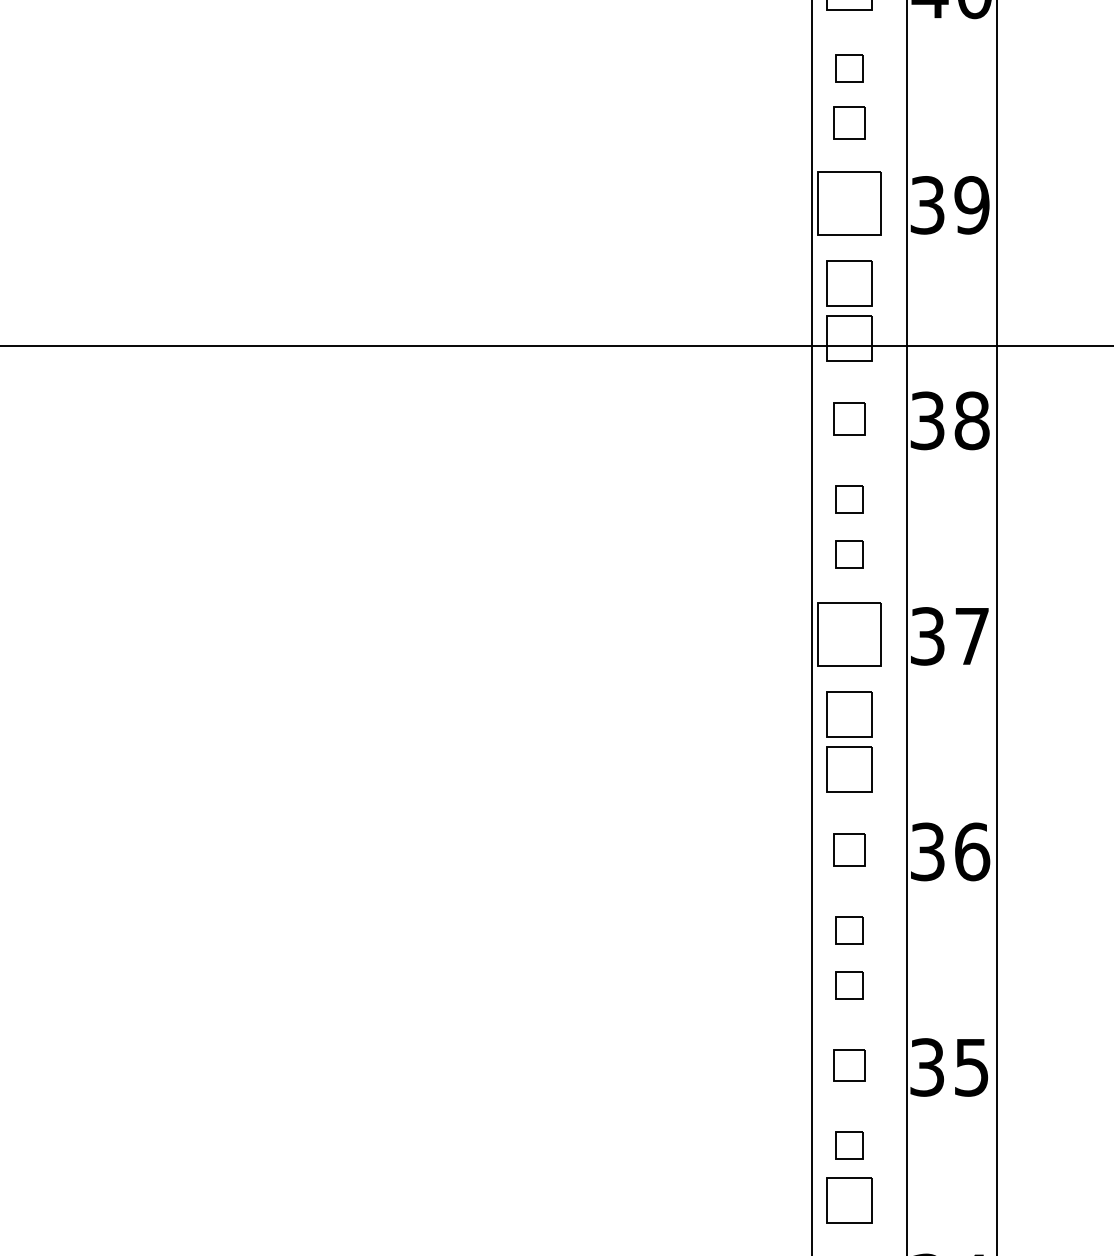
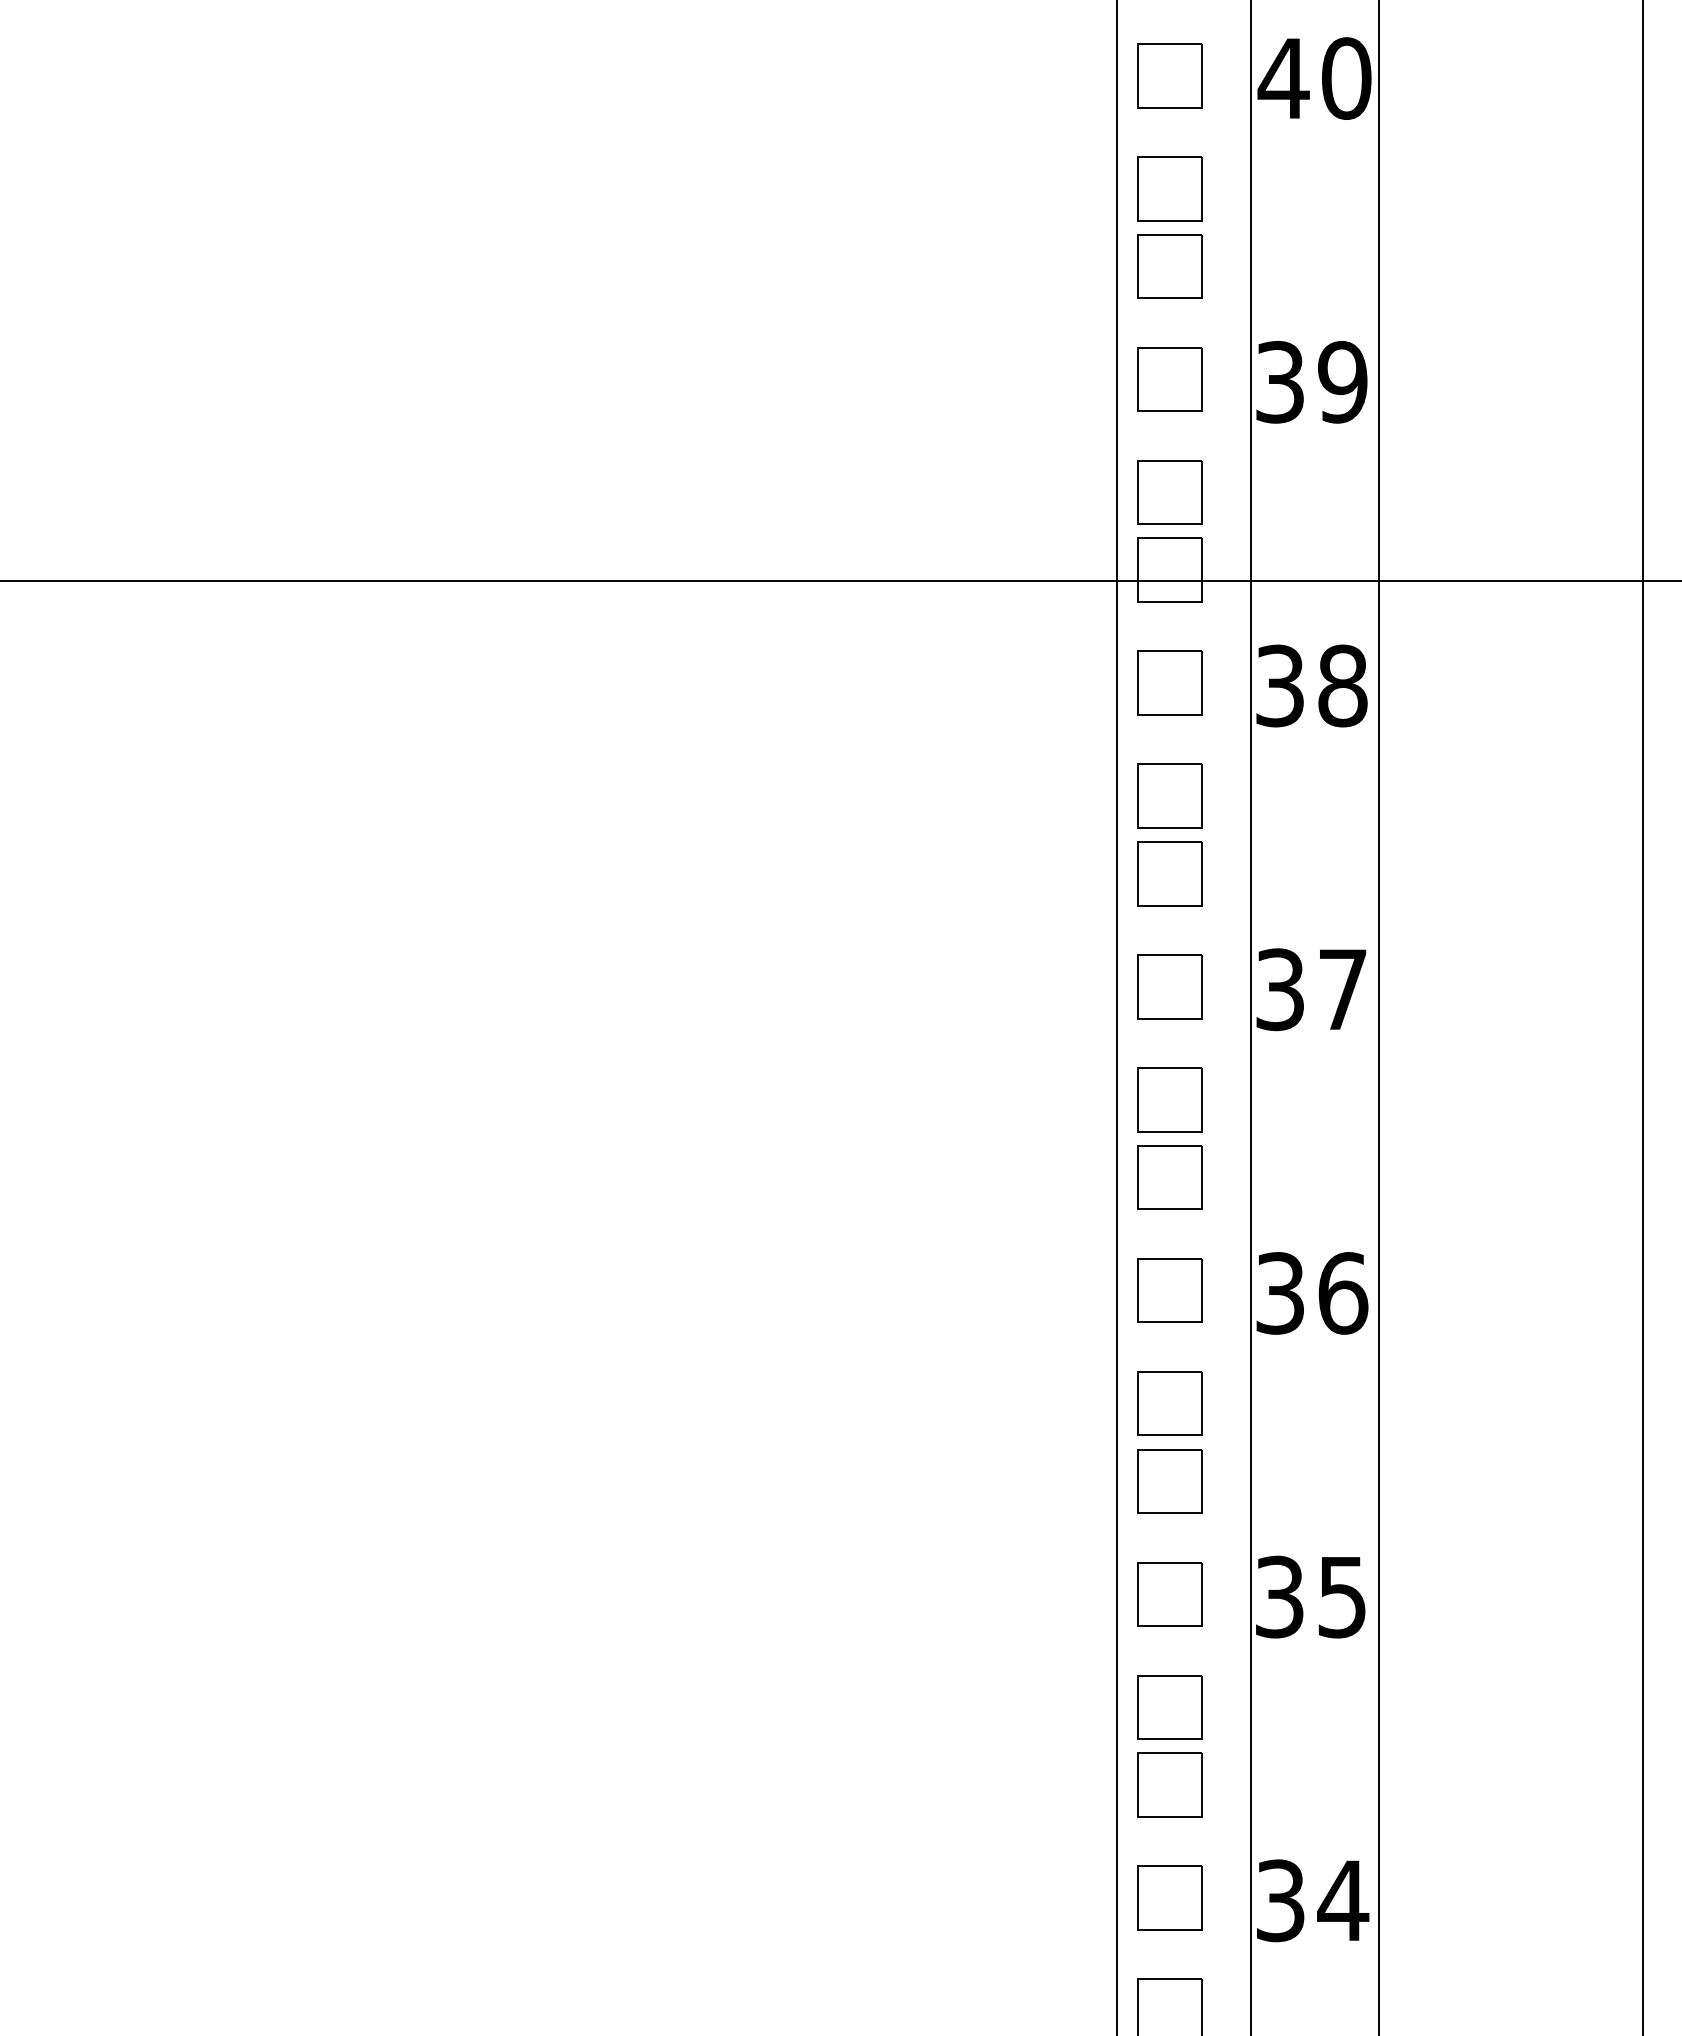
part: (849, 67) -> (1169, 188), size x1.67
part: (849, 123) -> (1169, 266), size x1.43
part: (849, 203) -> (1169, 379), size x0.71
part: (849, 418) -> (1169, 682), size x1.43
part: (849, 498) -> (1169, 795), size x1.67
part: (849, 553) -> (1169, 873), size x1.67
part: (849, 634) -> (1169, 986), size x0.71
part: (849, 849) -> (1169, 1290), size x1.43
part: (849, 930) -> (1169, 1403), size x1.67
part: (849, 985) -> (1169, 1481), size x1.67
part: (849, 1065) -> (1169, 1594), size x1.43
part: (849, 1145) -> (1169, 1707), size x1.67

